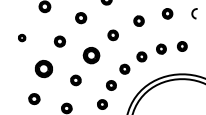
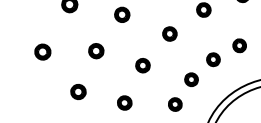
part: (21, 37) -> (41, 51), size x1.67
part: (91, 55) -> (142, 65), size x0.62
part: (44, 68) -> (78, 91), size x0.62

